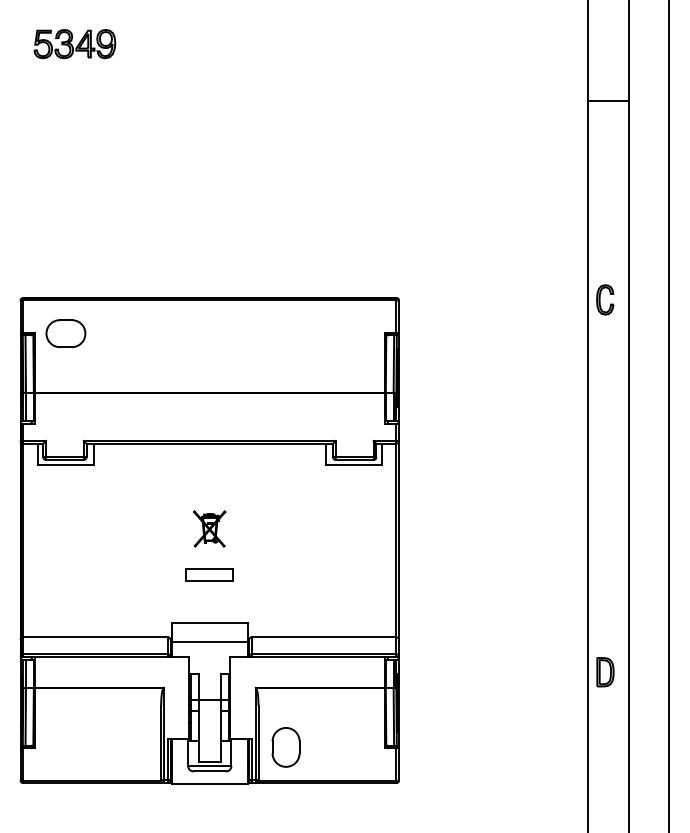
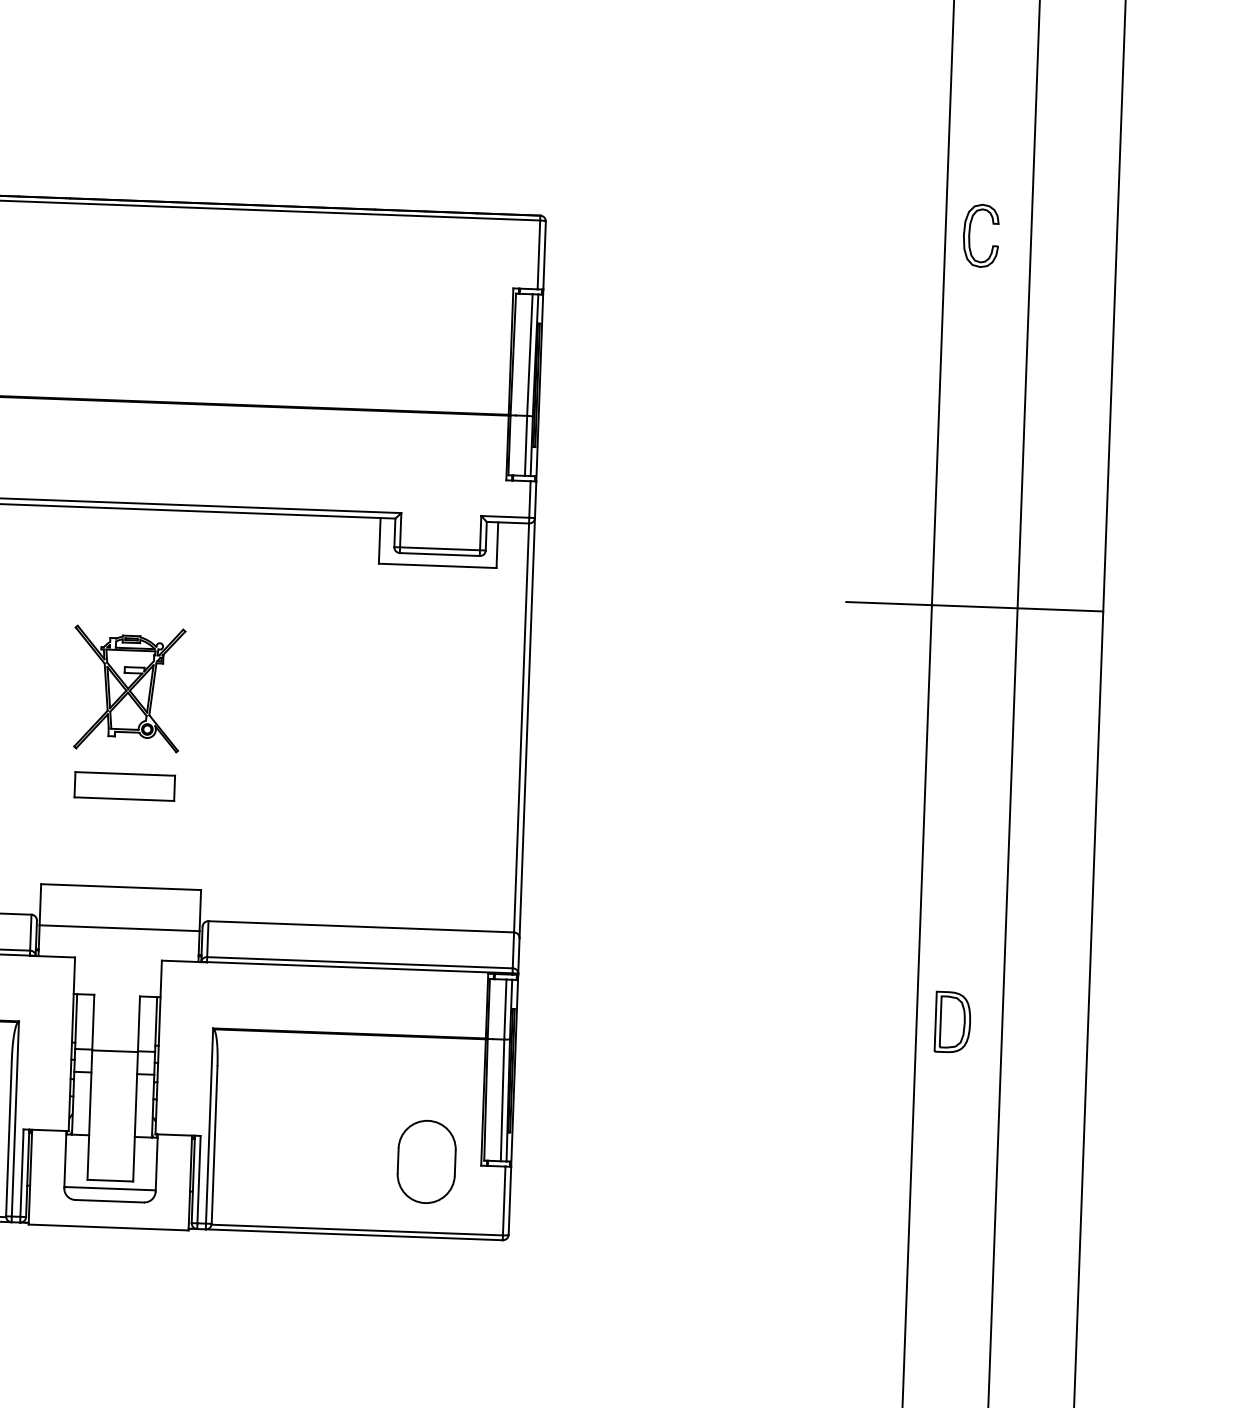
line: (608, 475) -> (974, 607), added
part: (209, 528) -> (127, 688), size x1.67
part: (285, 747) -> (425, 1162), moved

